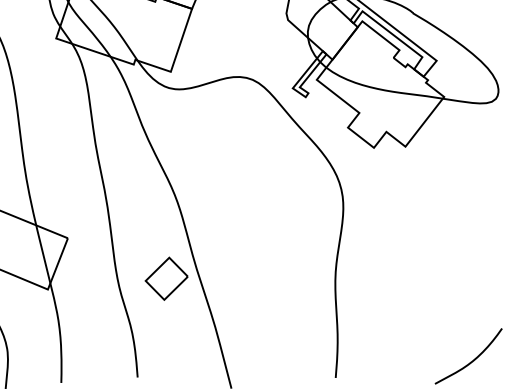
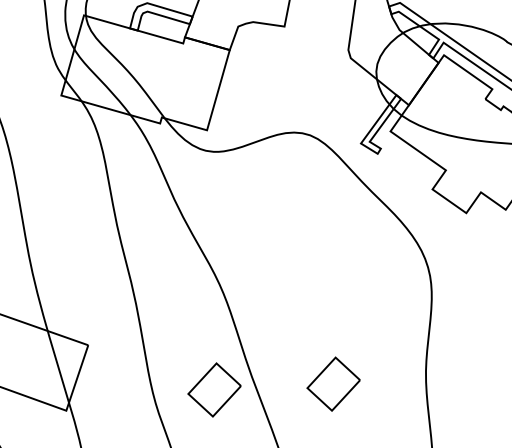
part: (261, 278) -> (333, 383), added

